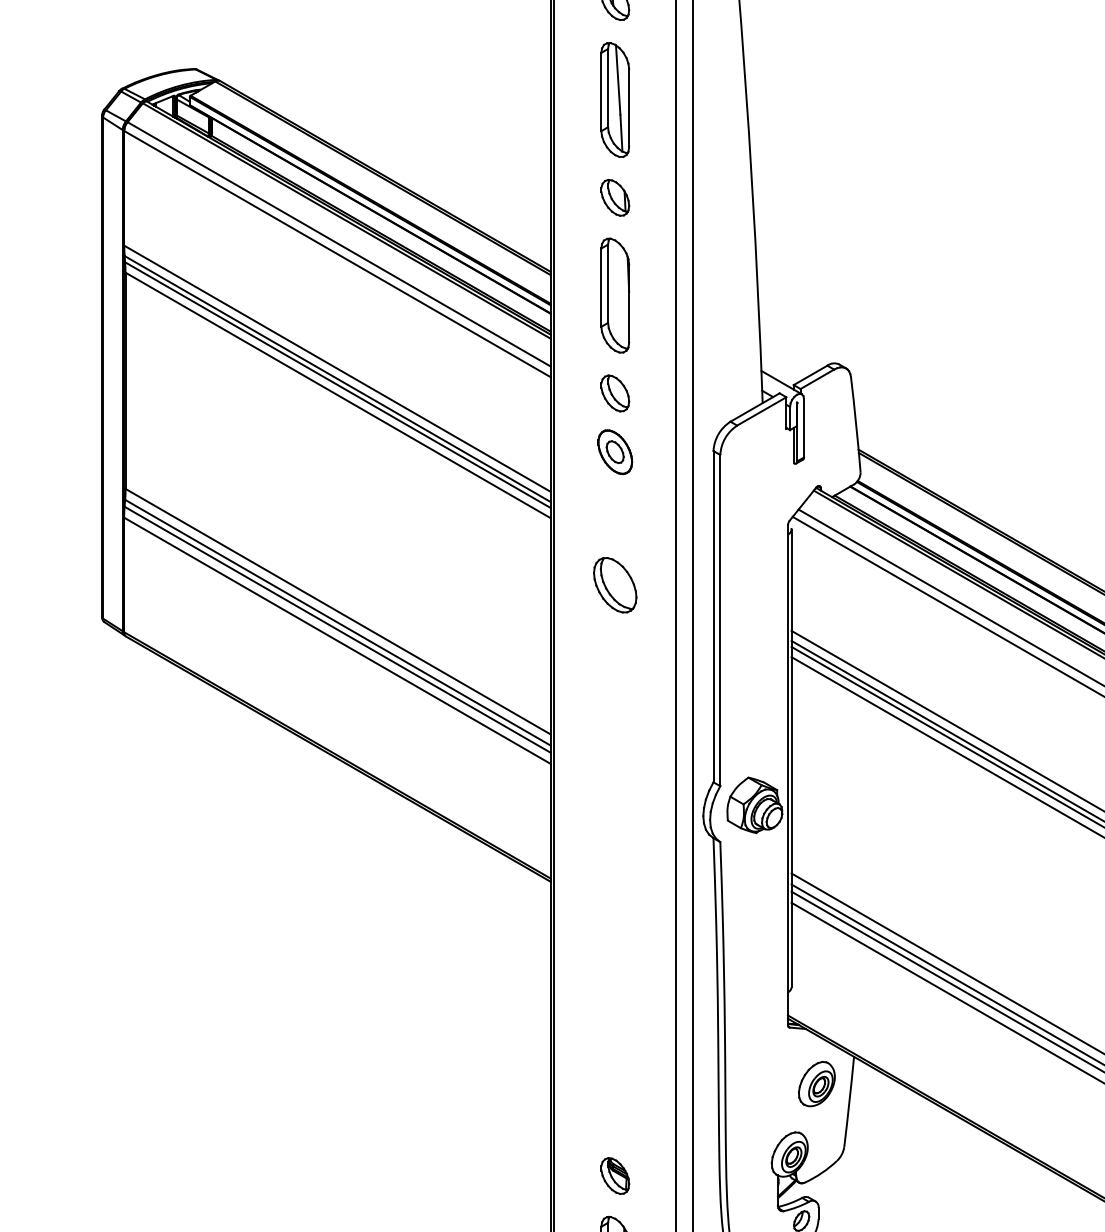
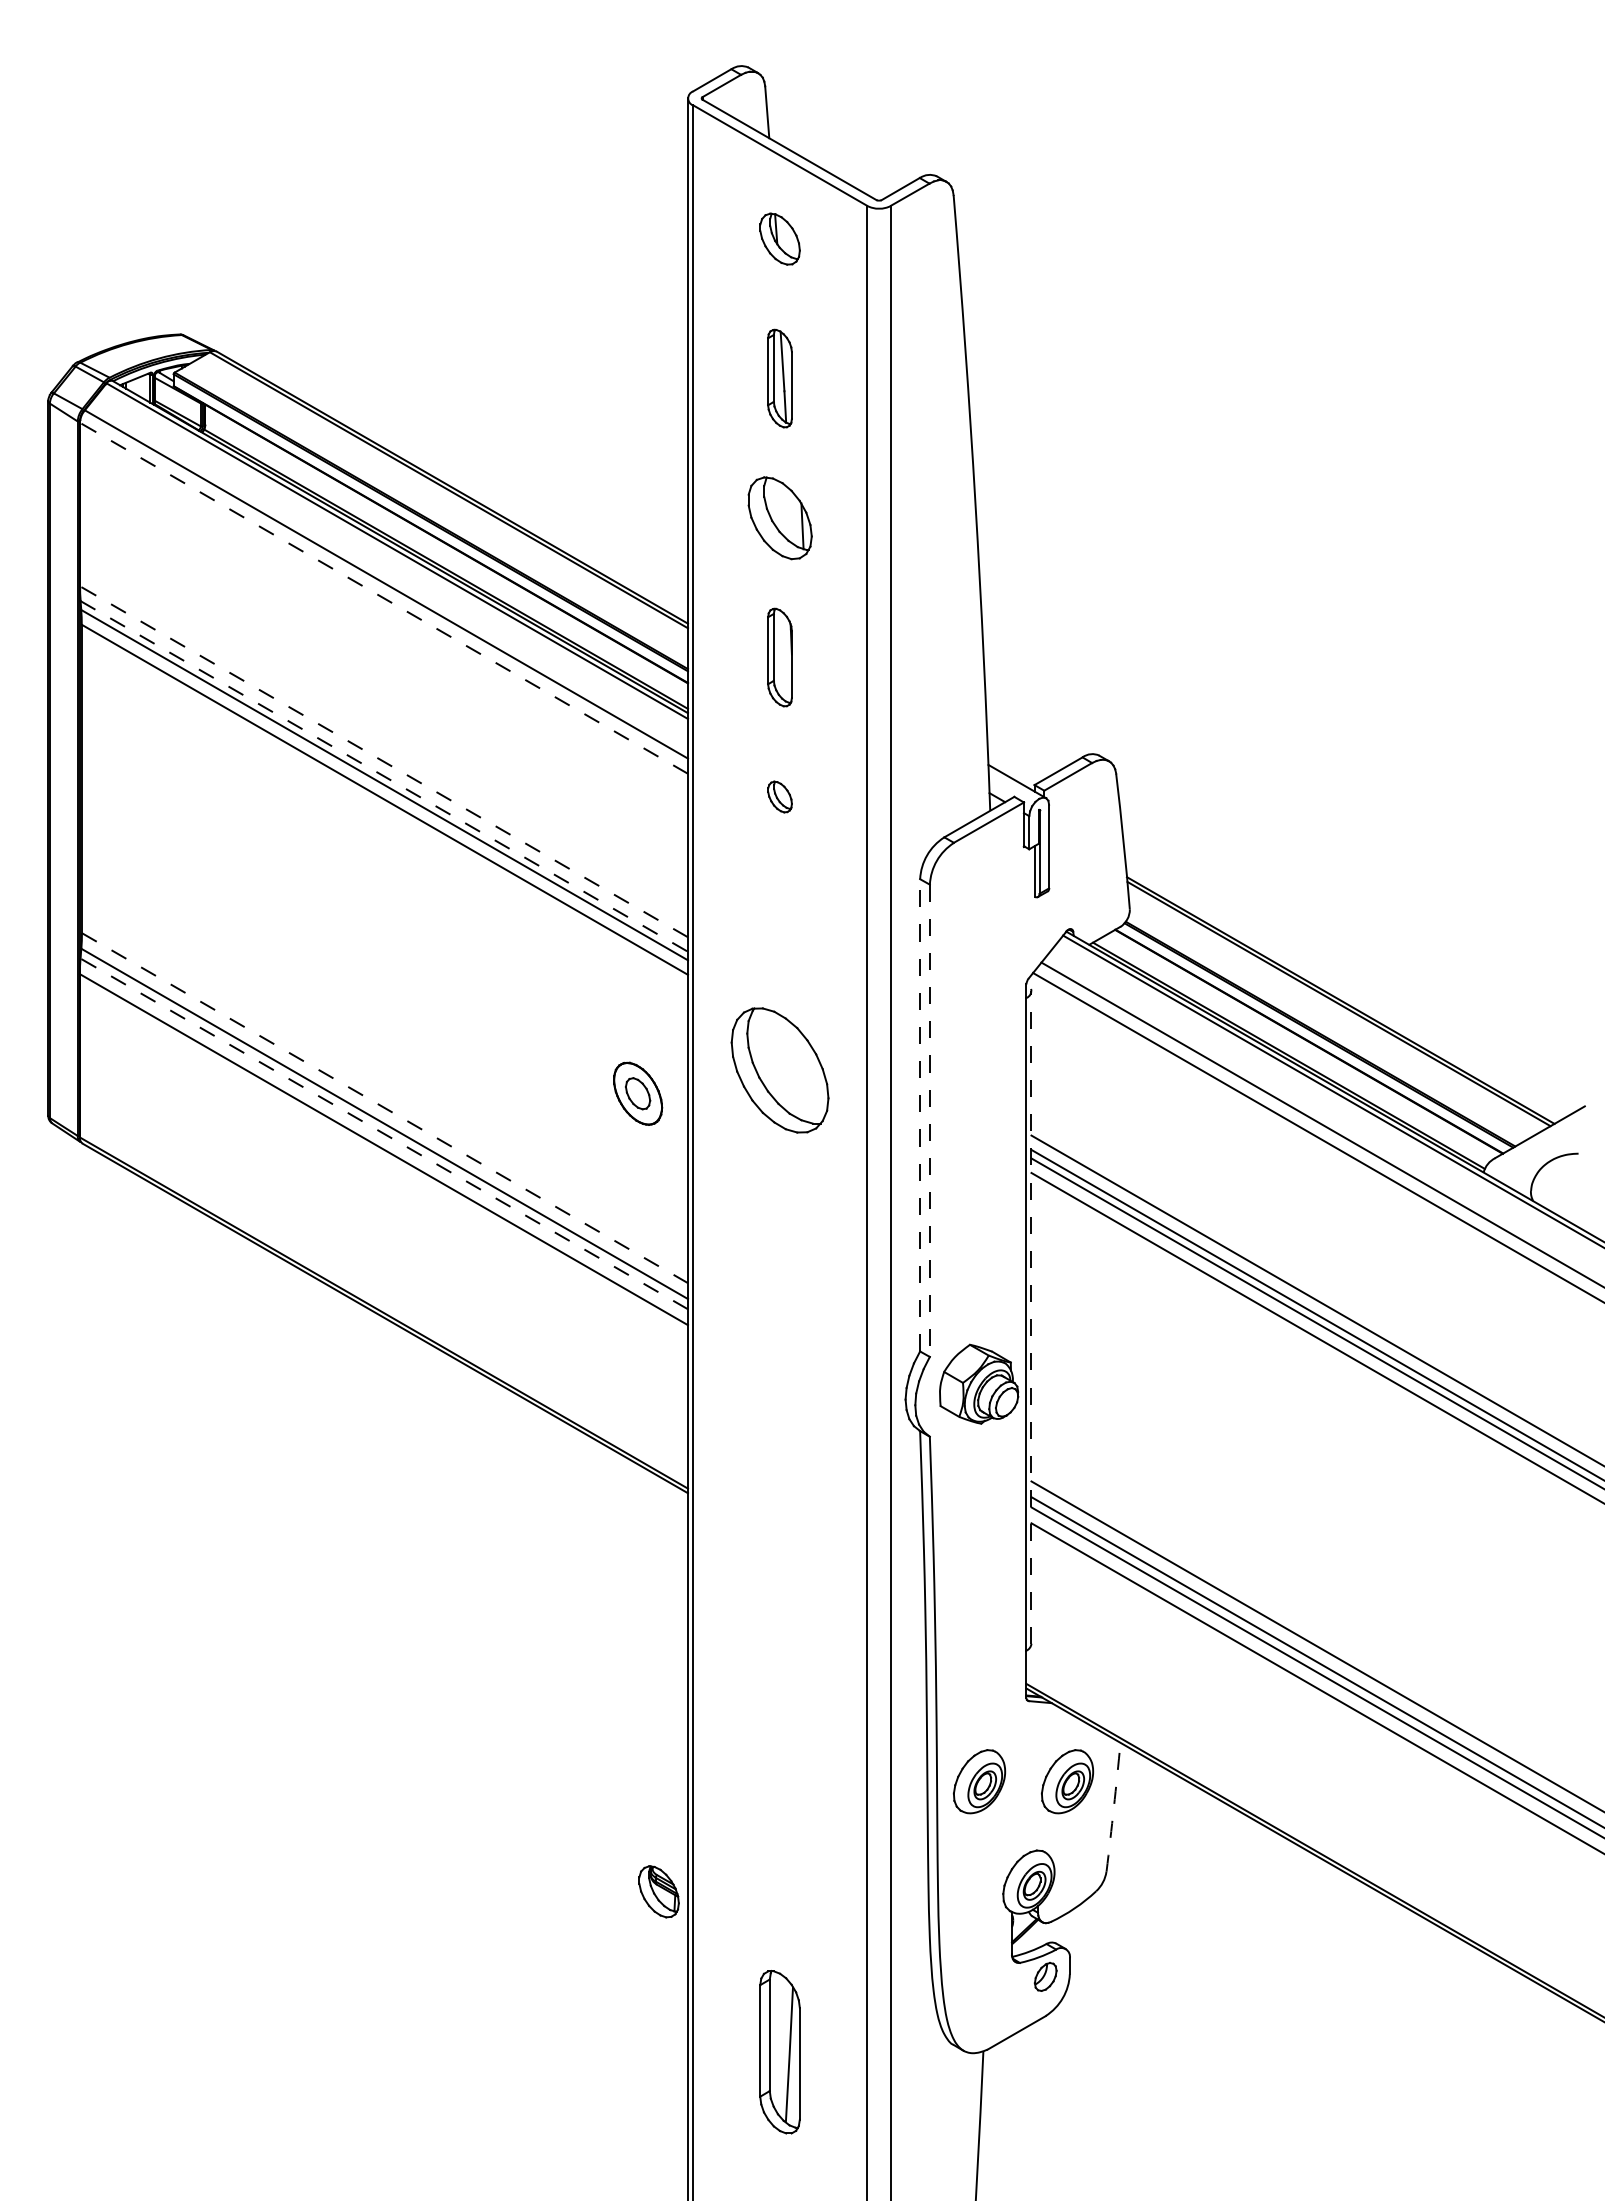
part: (614, 99) -> (779, 378), size x0.6
part: (614, 197) -> (779, 517), size x1.6
line: (337, 254) -> (383, 598), solid -> dashed
part: (614, 295) -> (779, 657), size x0.6
line: (337, 368) -> (383, 761), solid -> dashed
line: (337, 379) -> (384, 776), solid -> dashed
part: (614, 393) -> (779, 796), size x0.6
part: (615, 452) -> (638, 1093), moved
part: (614, 585) -> (779, 1070), size x1.6
line: (337, 611) -> (384, 1108), solid -> dashed
line: (713, 616) -> (920, 1114), solid -> dashed
line: (720, 621) -> (929, 1121), solid -> dashed
line: (337, 629) -> (384, 1133), solid -> dashed
line: (791, 757) -> (1031, 1316), solid -> dashed
part: (755, 1083) -> (979, 1781), added
arc: (849, 1102) -> (1113, 1807), solid -> dashed
part: (614, 1175) -> (658, 1891), moved

